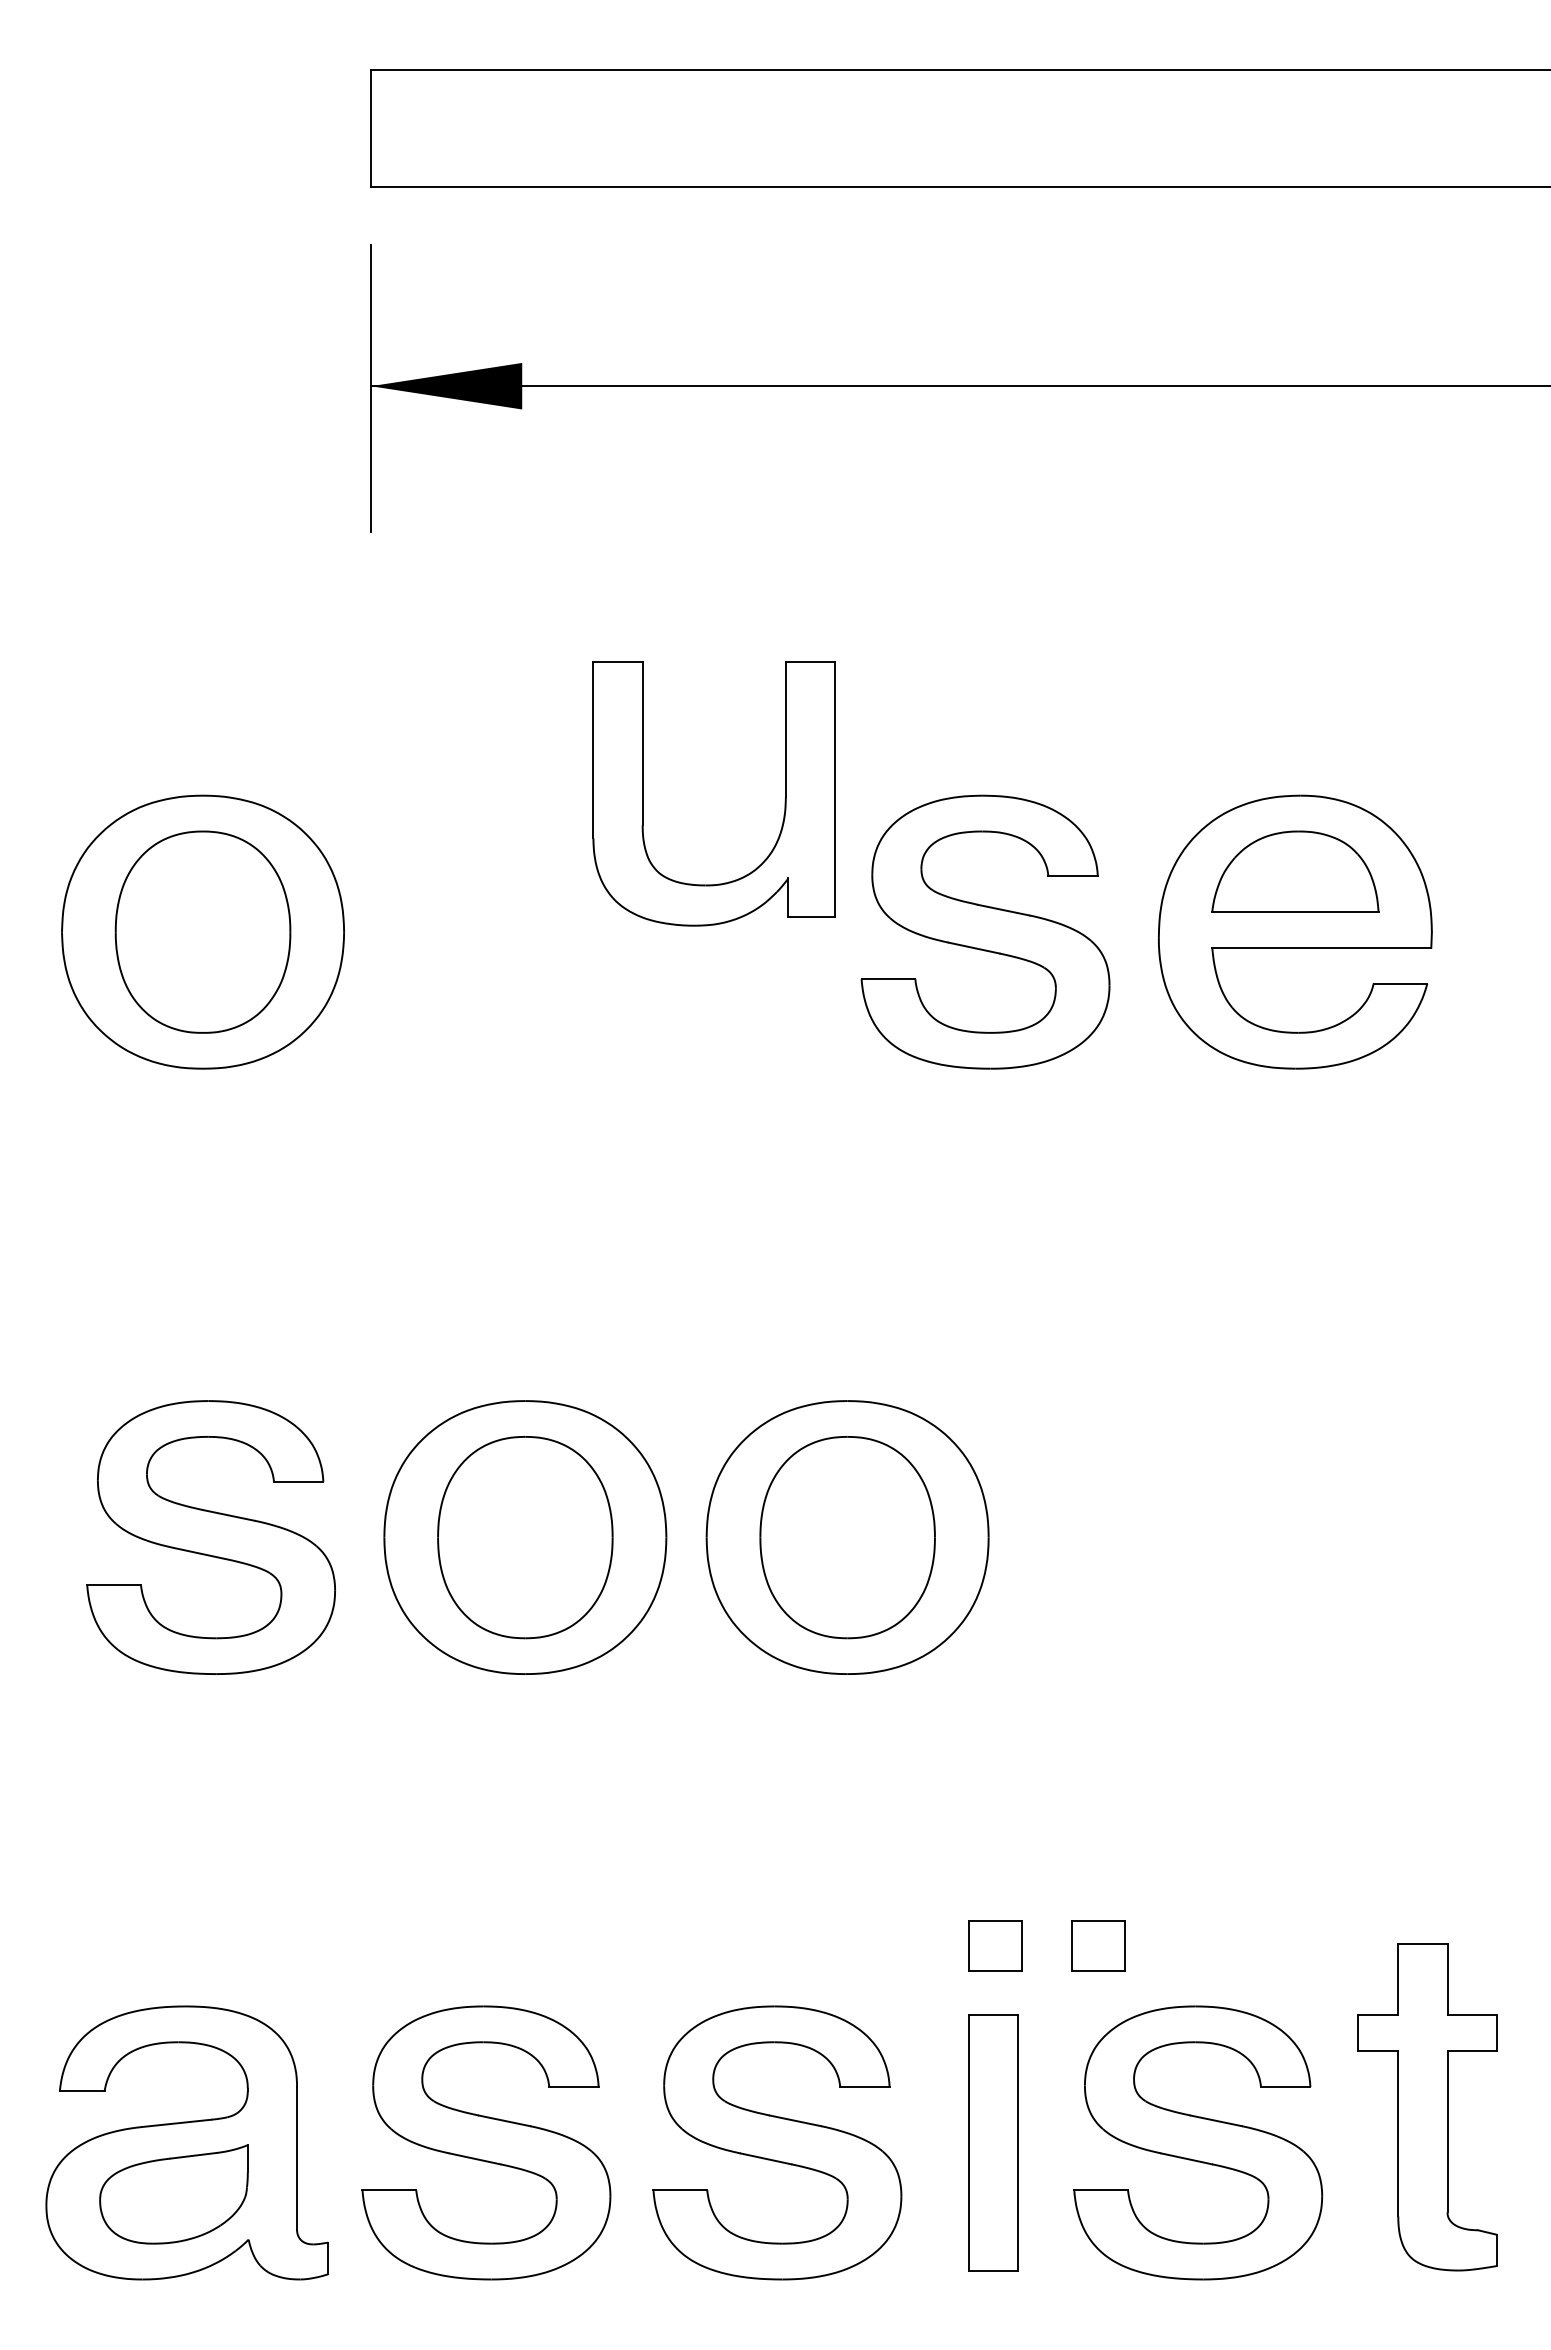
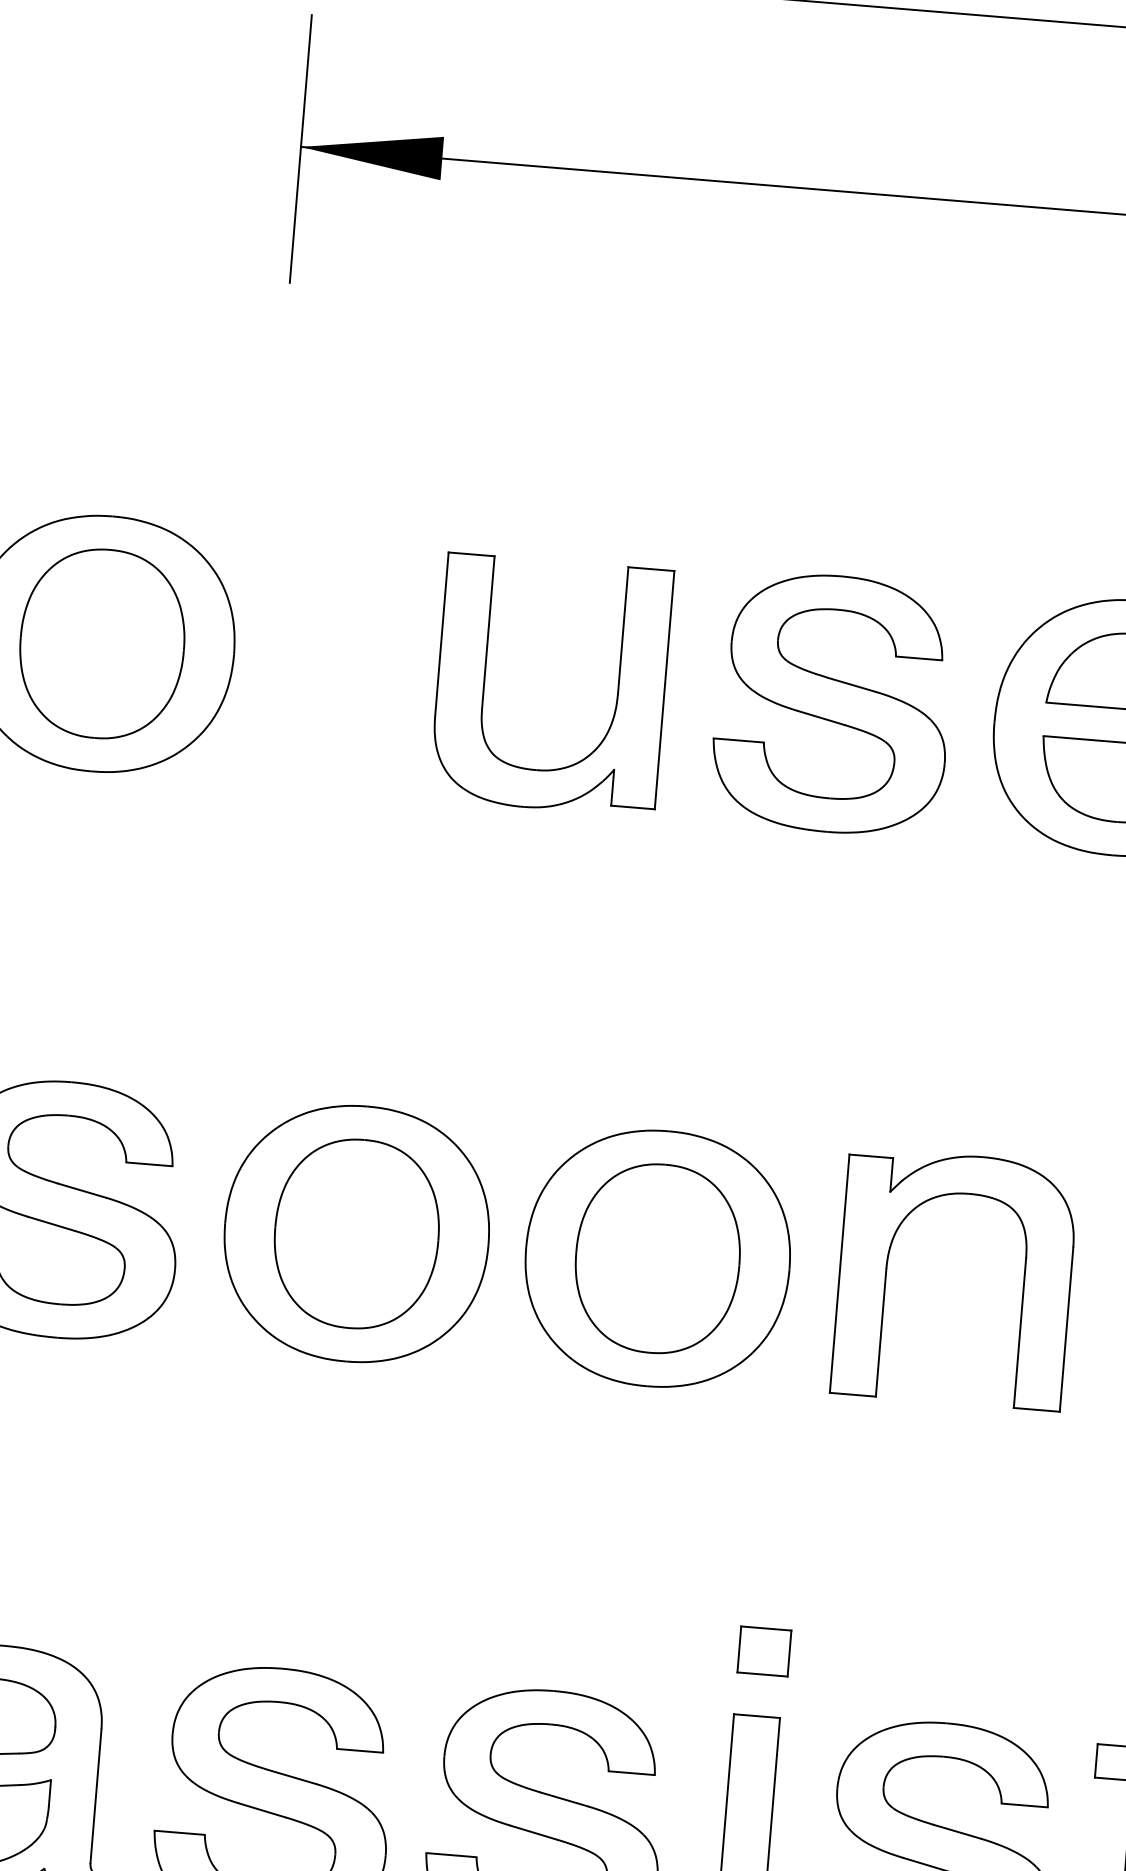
part: (643, 793) -> (485, 679), moved
part: (1092, 1532) -> (886, 1272), added
part: (1098, 1945) -> (860, 1658), removed

